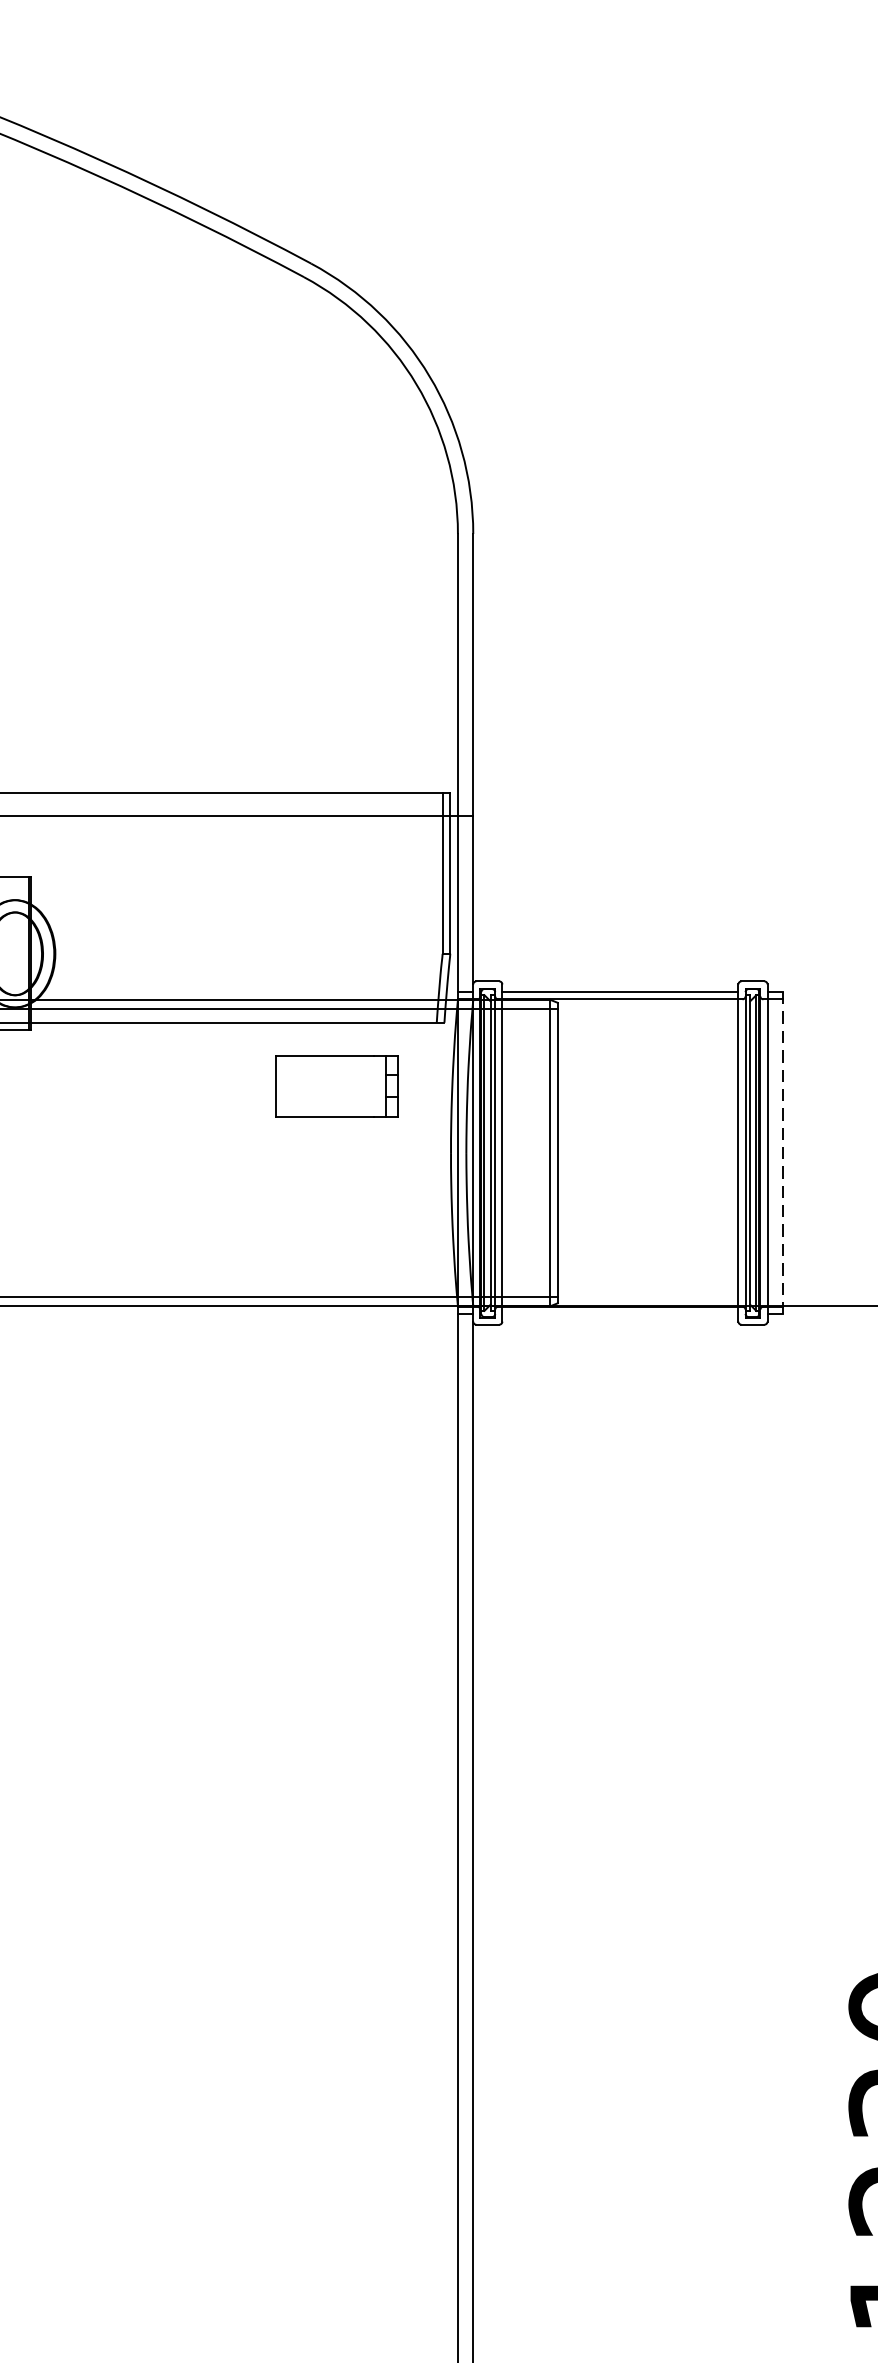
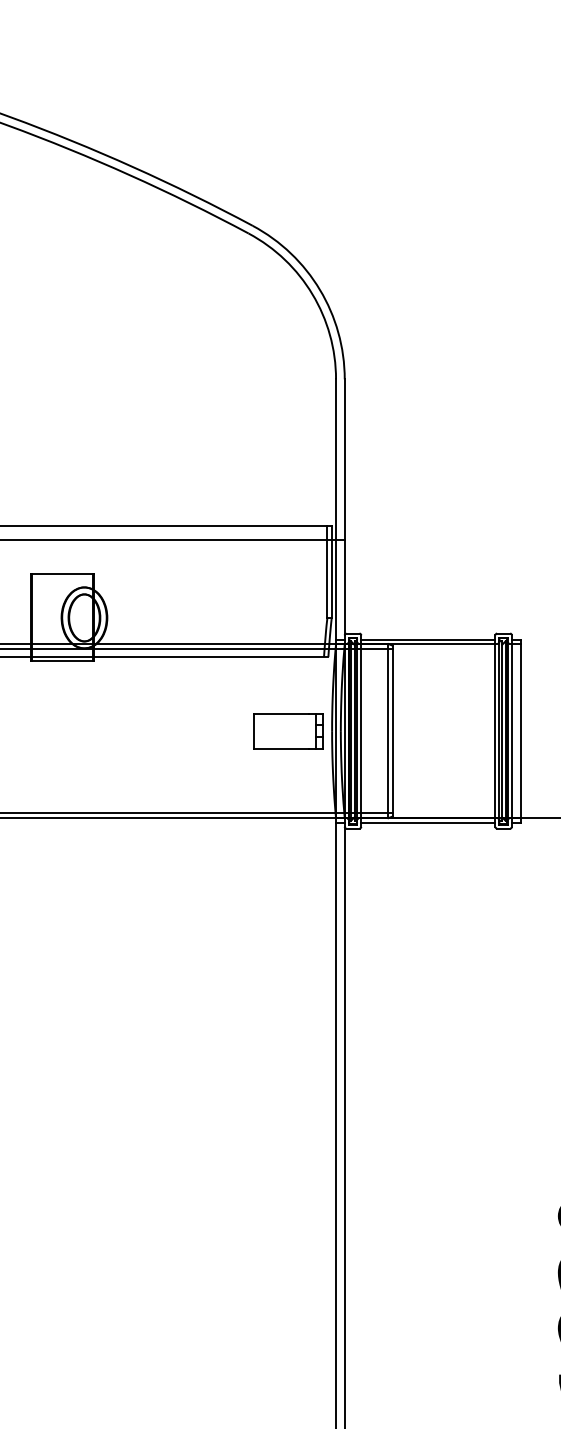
part: (337, 1086) -> (288, 731), moved
line: (782, 1153) -> (520, 731), dashed -> solid
line: (620, 1313) -> (428, 822), added

